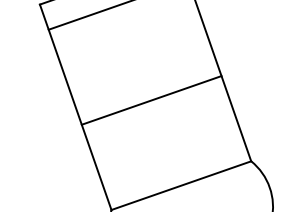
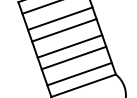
line: (131, 39) -> (60, 18), added
line: (139, 65) -> (64, 30), added
line: (159, 124) -> (73, 57), added
line: (172, 159) -> (79, 73), added

